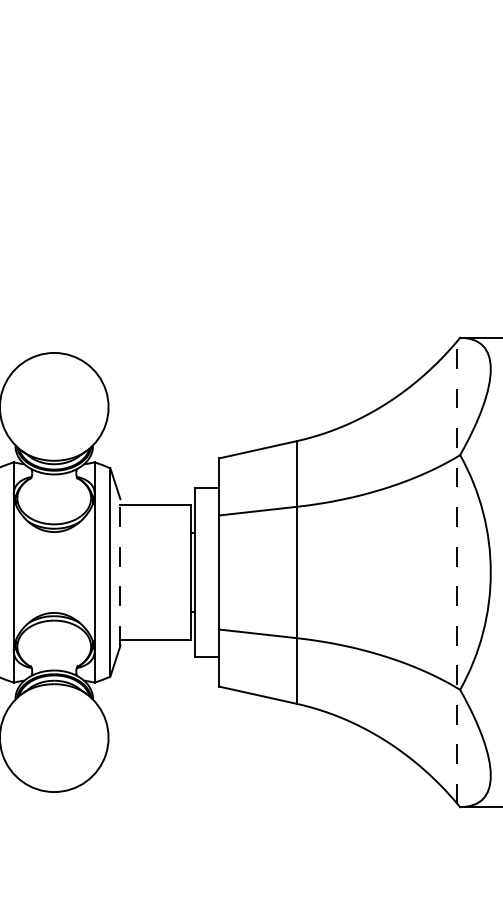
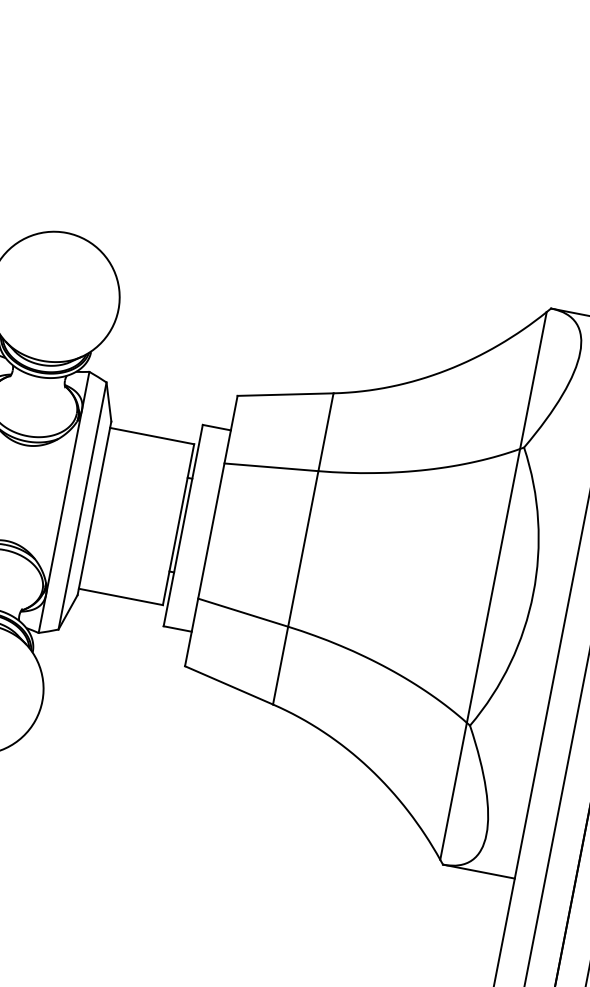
line: (120, 571) -> (94, 507), dashed -> solid
line: (457, 571) -> (494, 584), dashed -> solid

